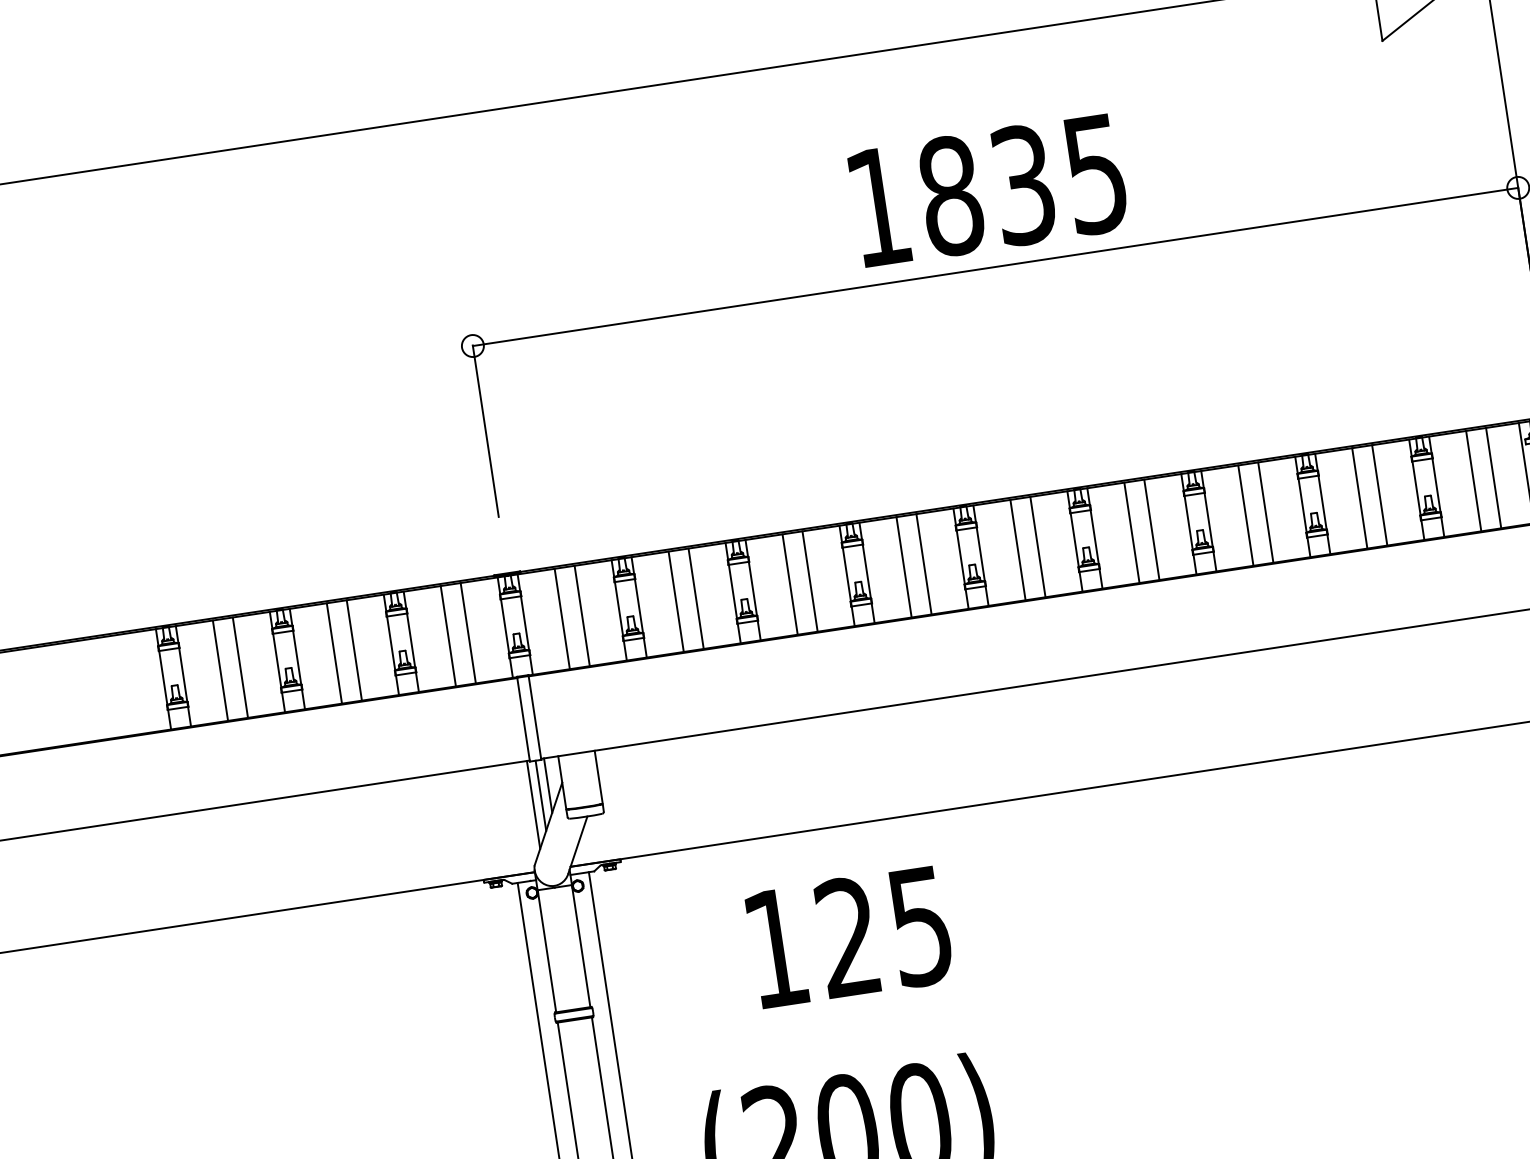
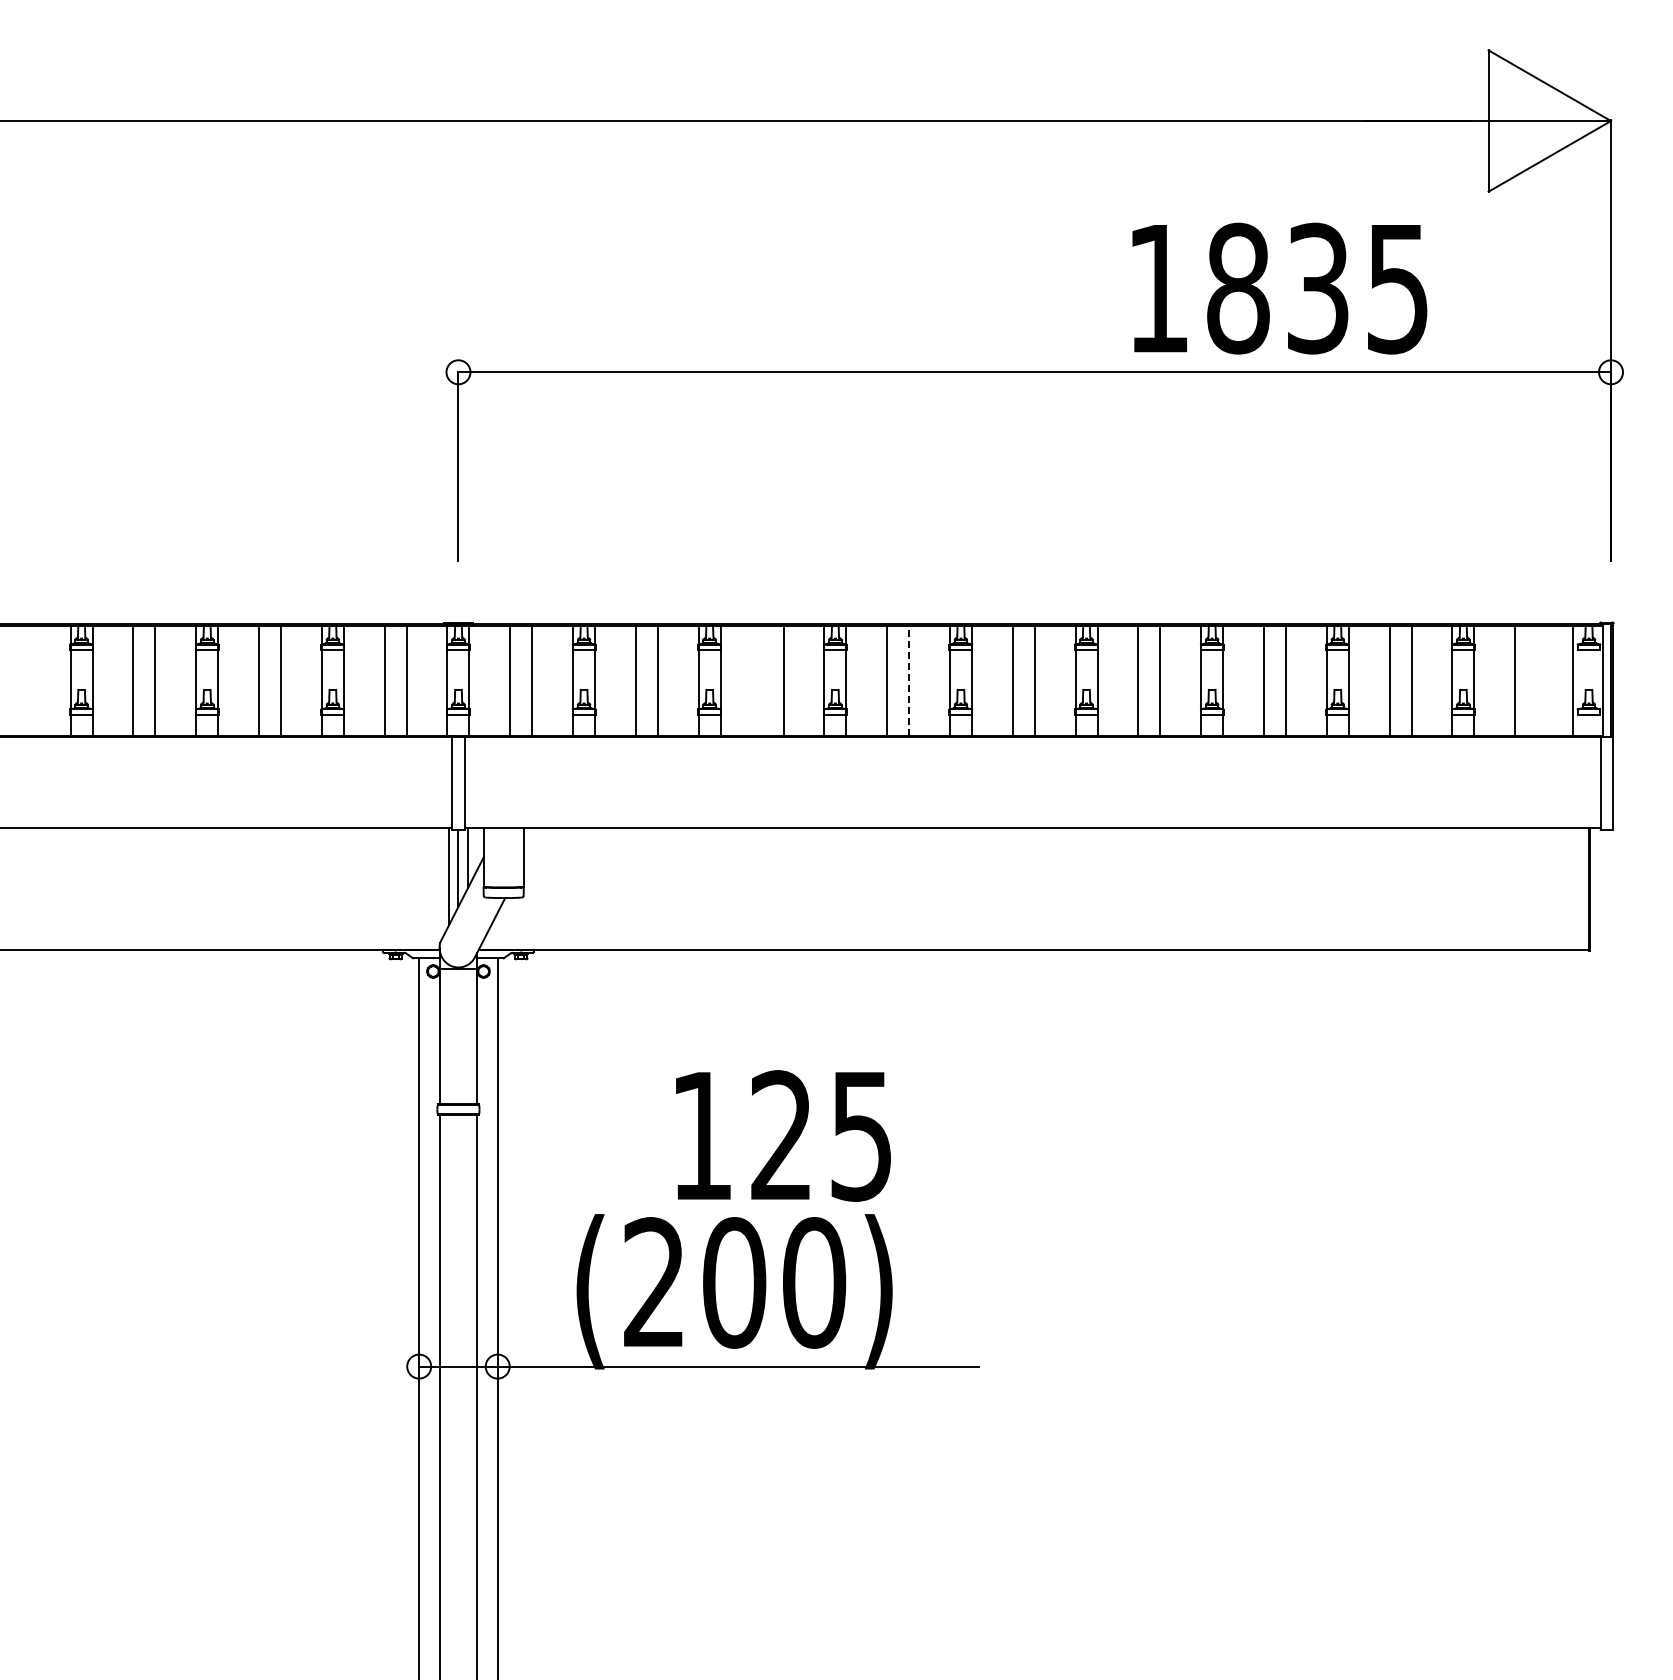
text: (988, 190) -> (1279, 288), moved
line: (1493, 477) -> (1537, 680), removed
line: (924, 563) -> (909, 680), solid -> dashed
line: (790, 584) -> (761, 680), removed
text: (849, 936) -> (783, 1135), moved

